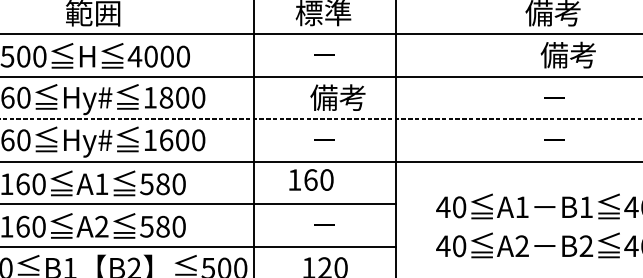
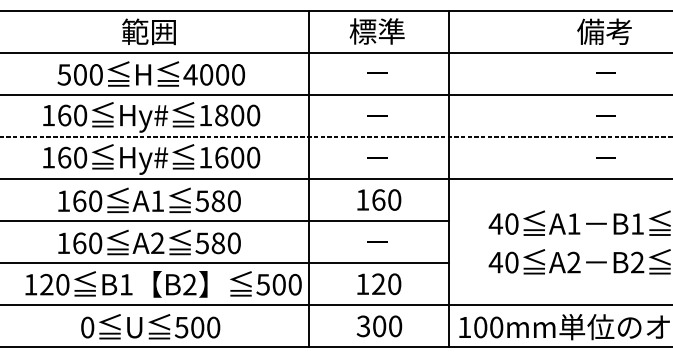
text: (568, 55) -> (619, 73), 備考 -> －
text: (337, 97) -> (391, 115), 備考 -> －
text: (311, 179) -> (379, 199), moved

